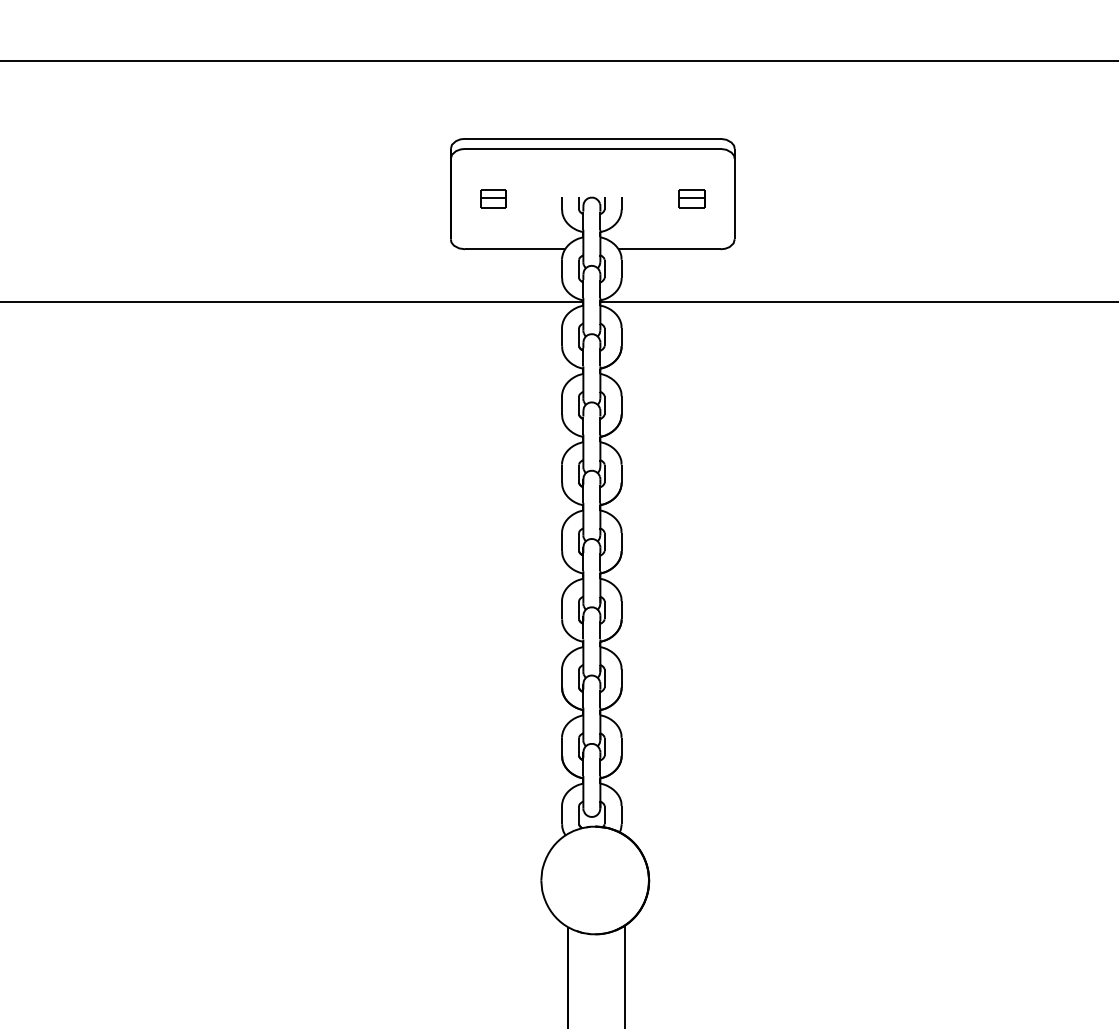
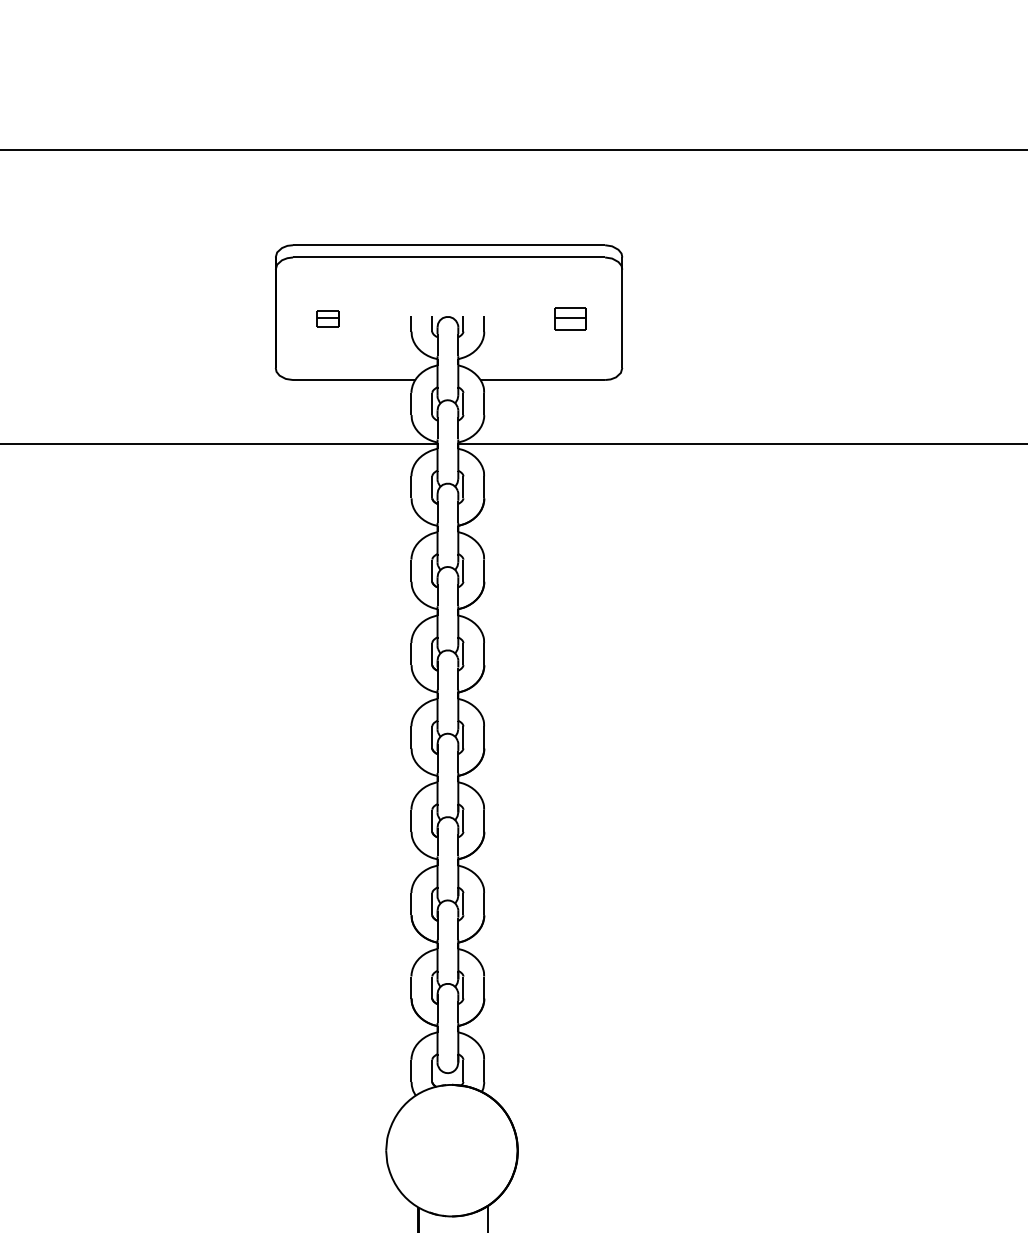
part: (493, 198) -> (327, 318), size x0.7

